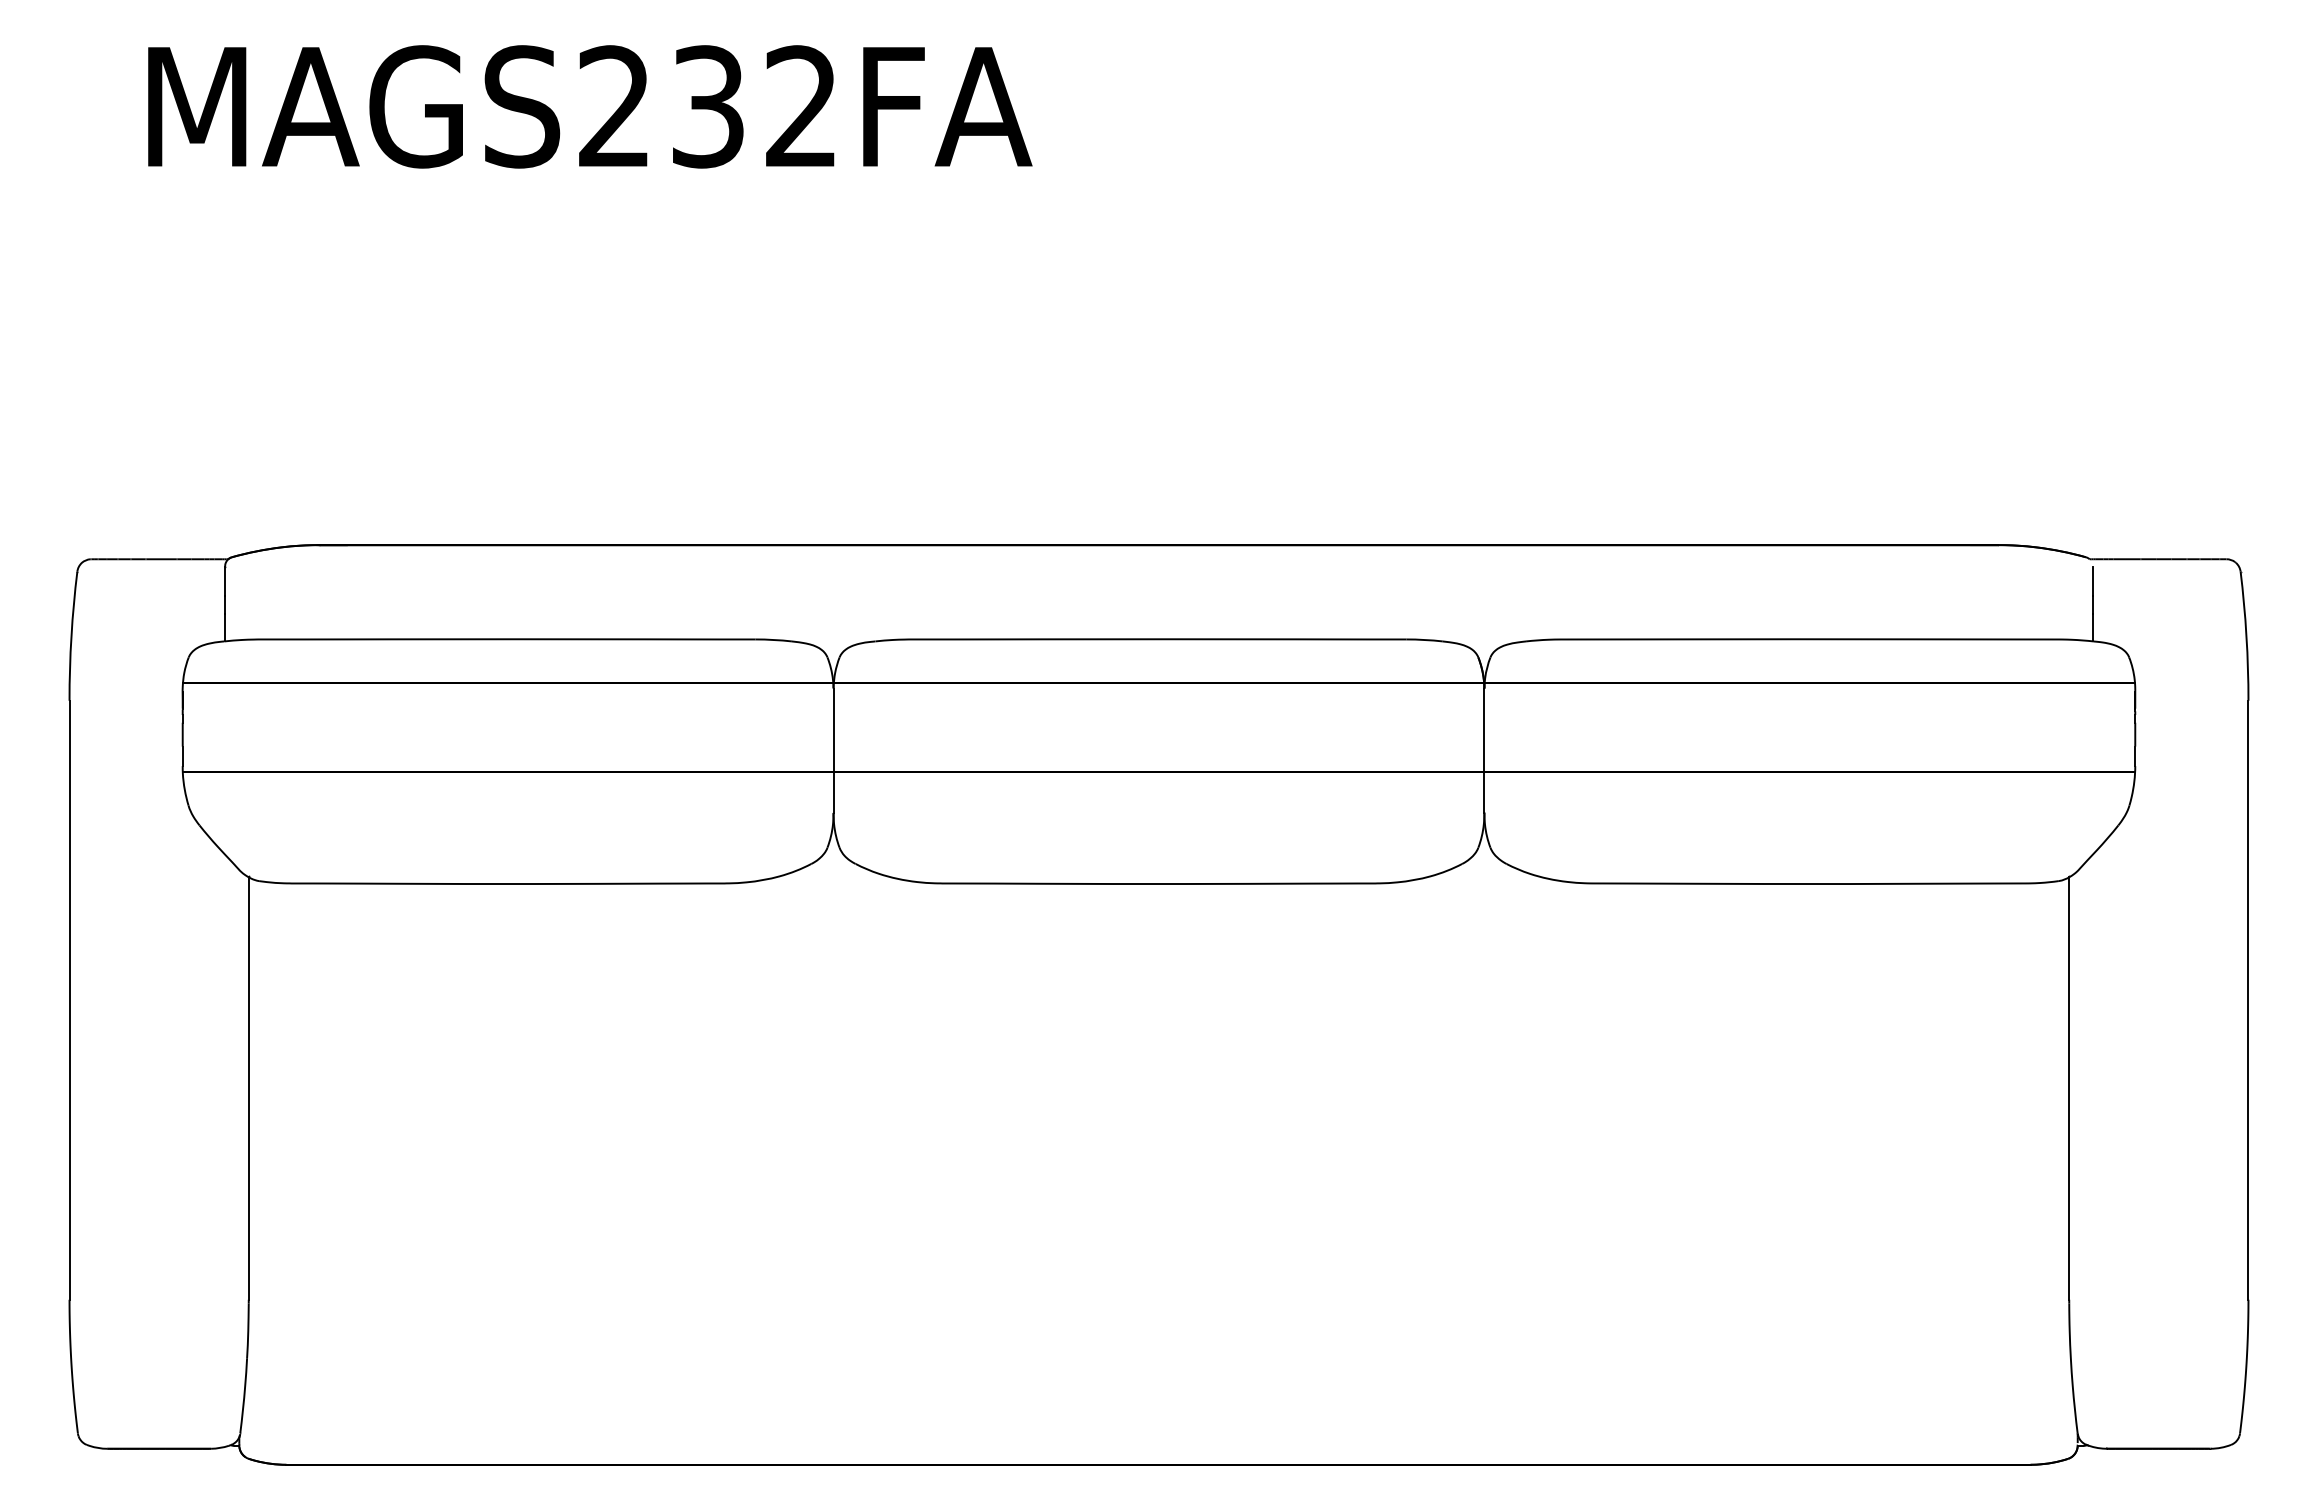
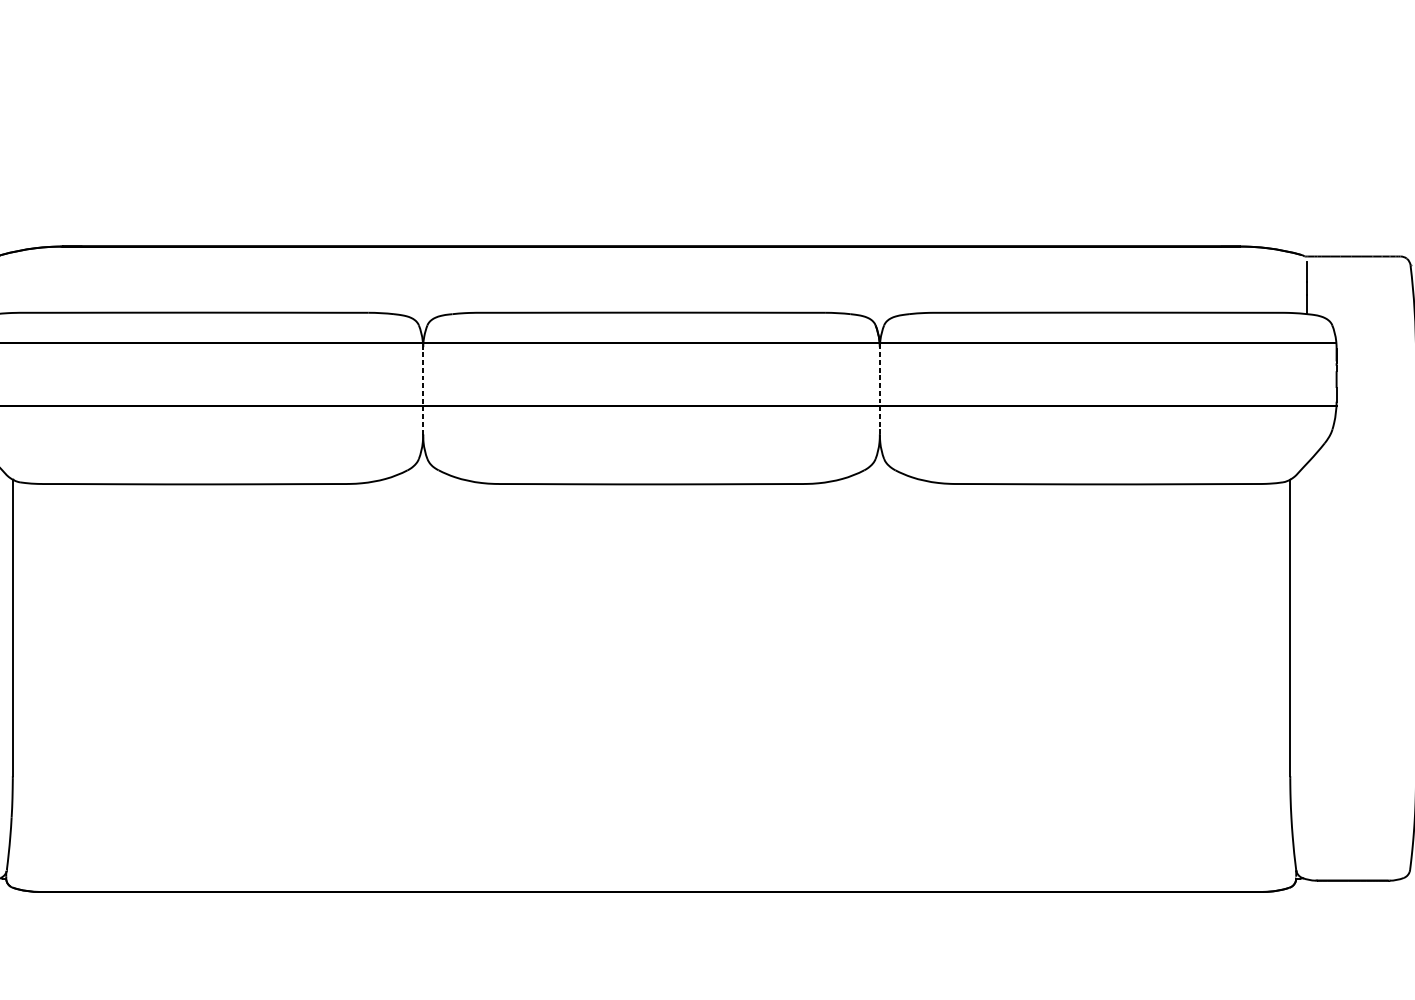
line: (833, 750) -> (423, 390), solid -> dashed
line: (1484, 750) -> (879, 390), solid -> dashed

